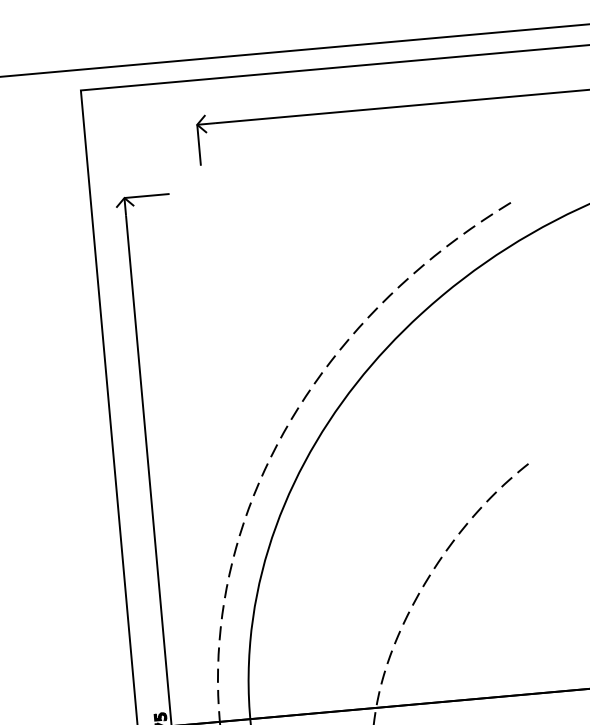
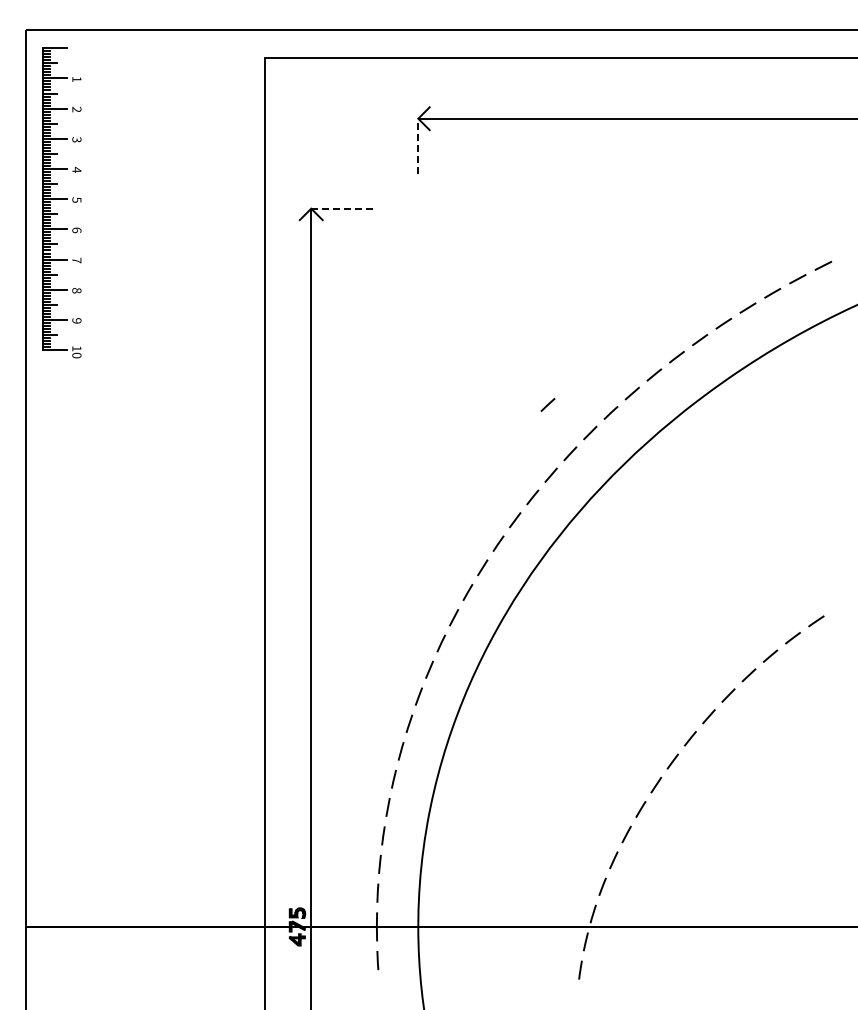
line: (199, 145) -> (418, 146), solid -> dashed
line: (146, 195) -> (341, 208), solid -> dashed
line: (311, 326) -> (547, 404), added

